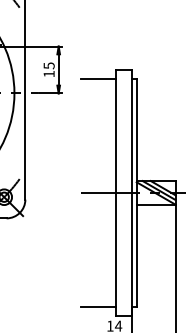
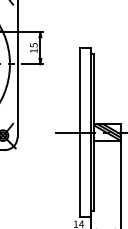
line: (98, 79) -> (67, 54), removed
line: (98, 307) -> (67, 211), removed

